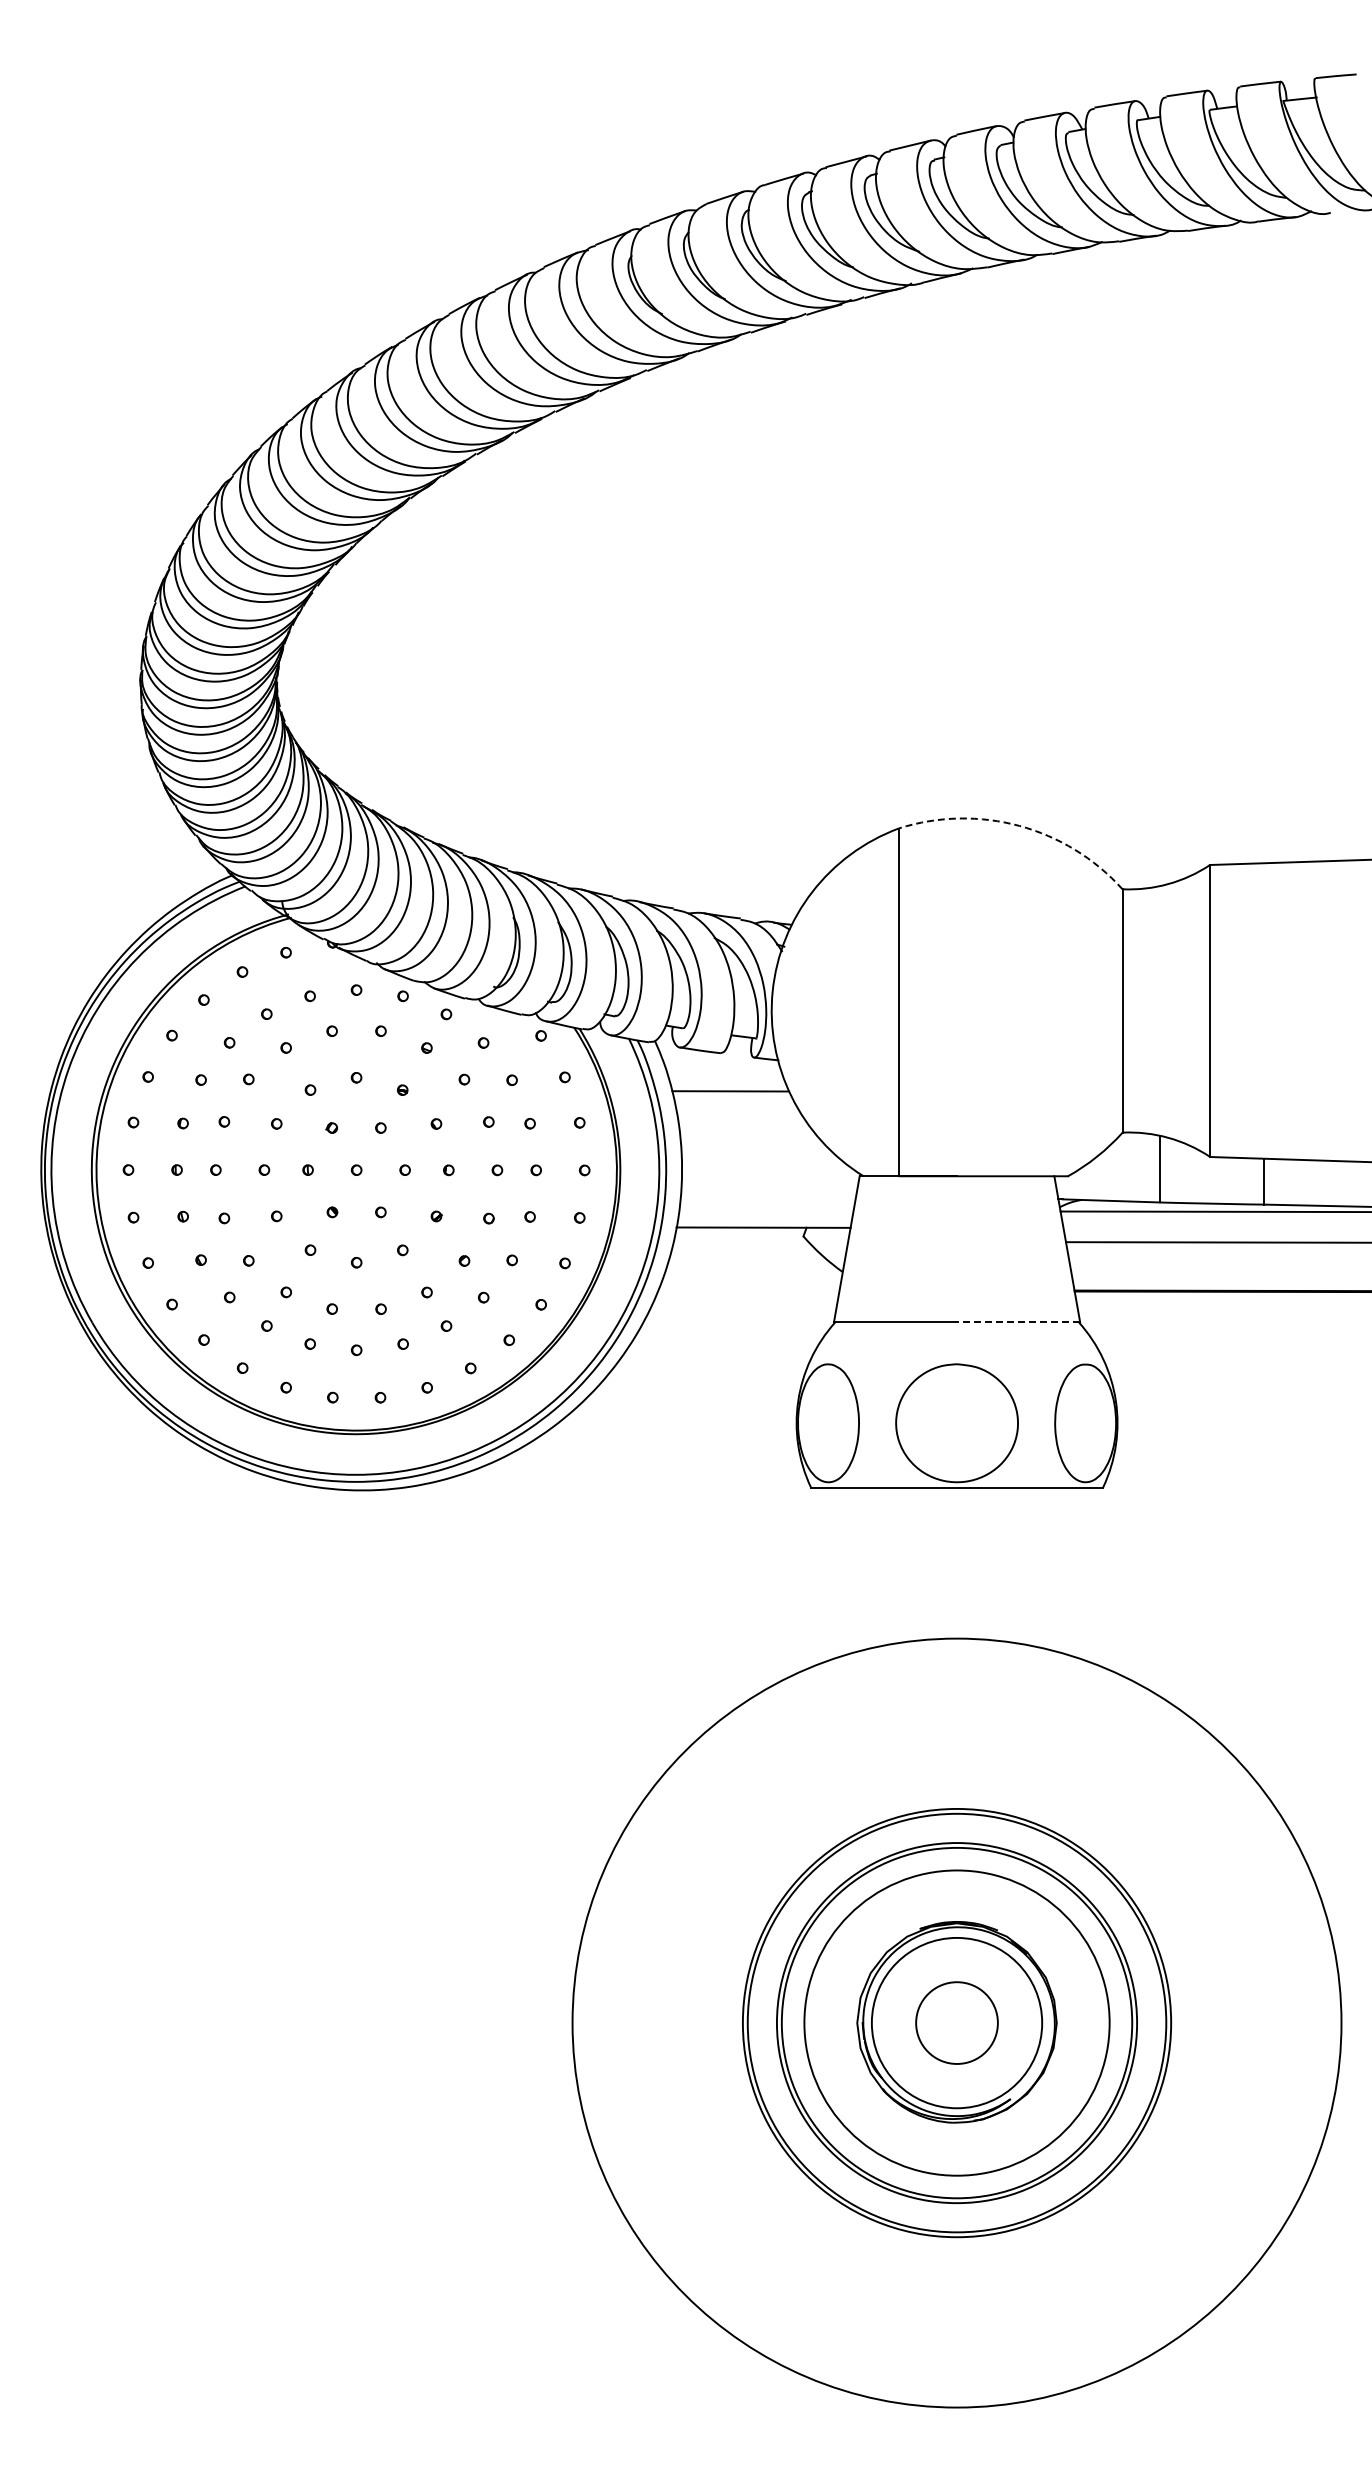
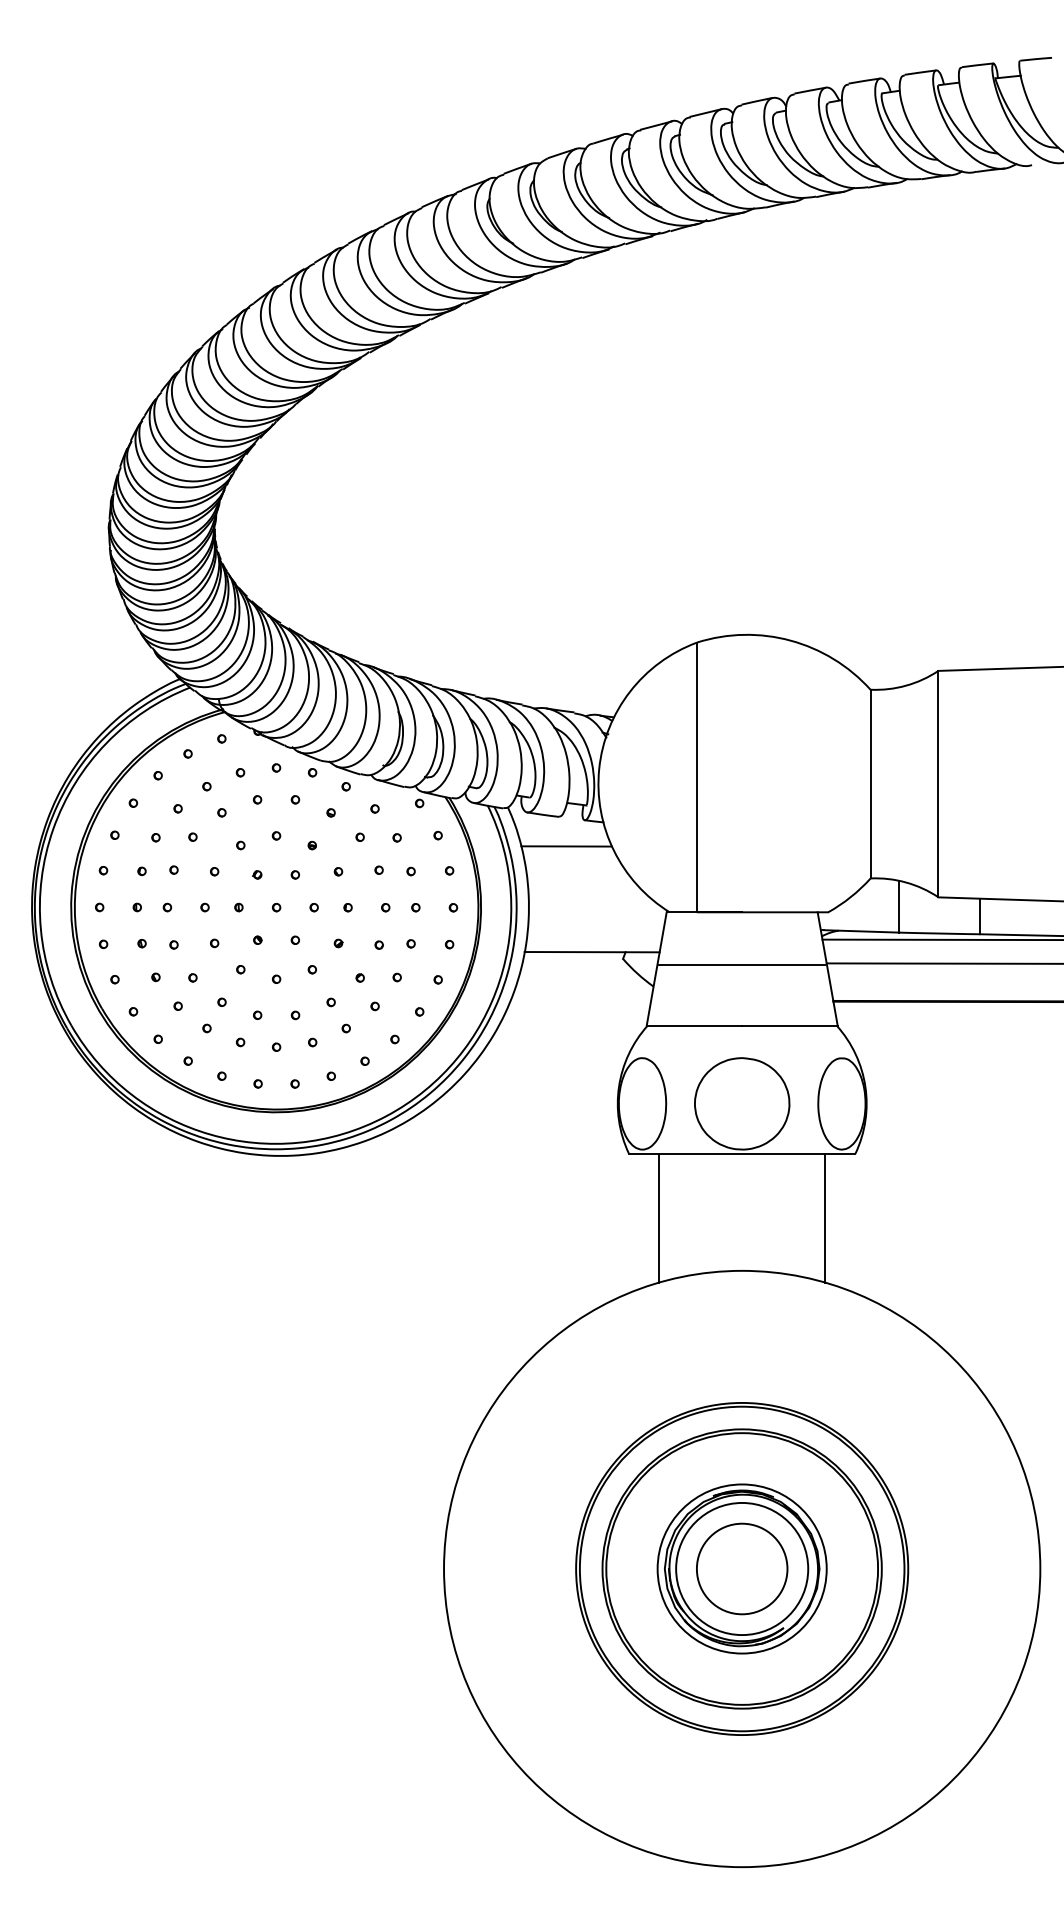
arc: (1019, 825) -> (790, 640), dashed -> solid
line: (956, 1244) -> (741, 965), added
line: (1018, 1322) -> (789, 1025), dashed -> solid
line: (849, 1570) -> (658, 1218), added
line: (1064, 1570) -> (825, 1218), added
circle: (956, 2022) -> (741, 1568), size x1.43
circle: (957, 2023) -> (742, 1569), size x0.71

